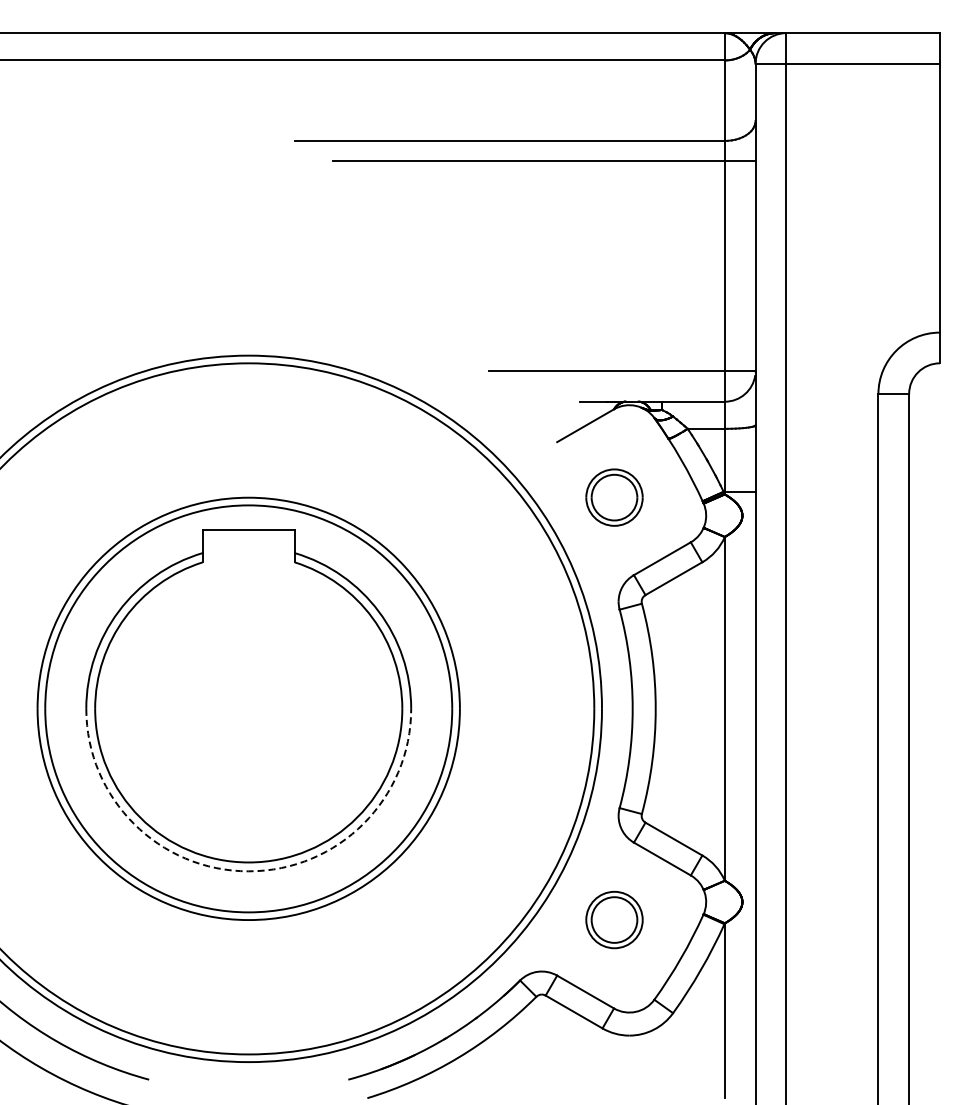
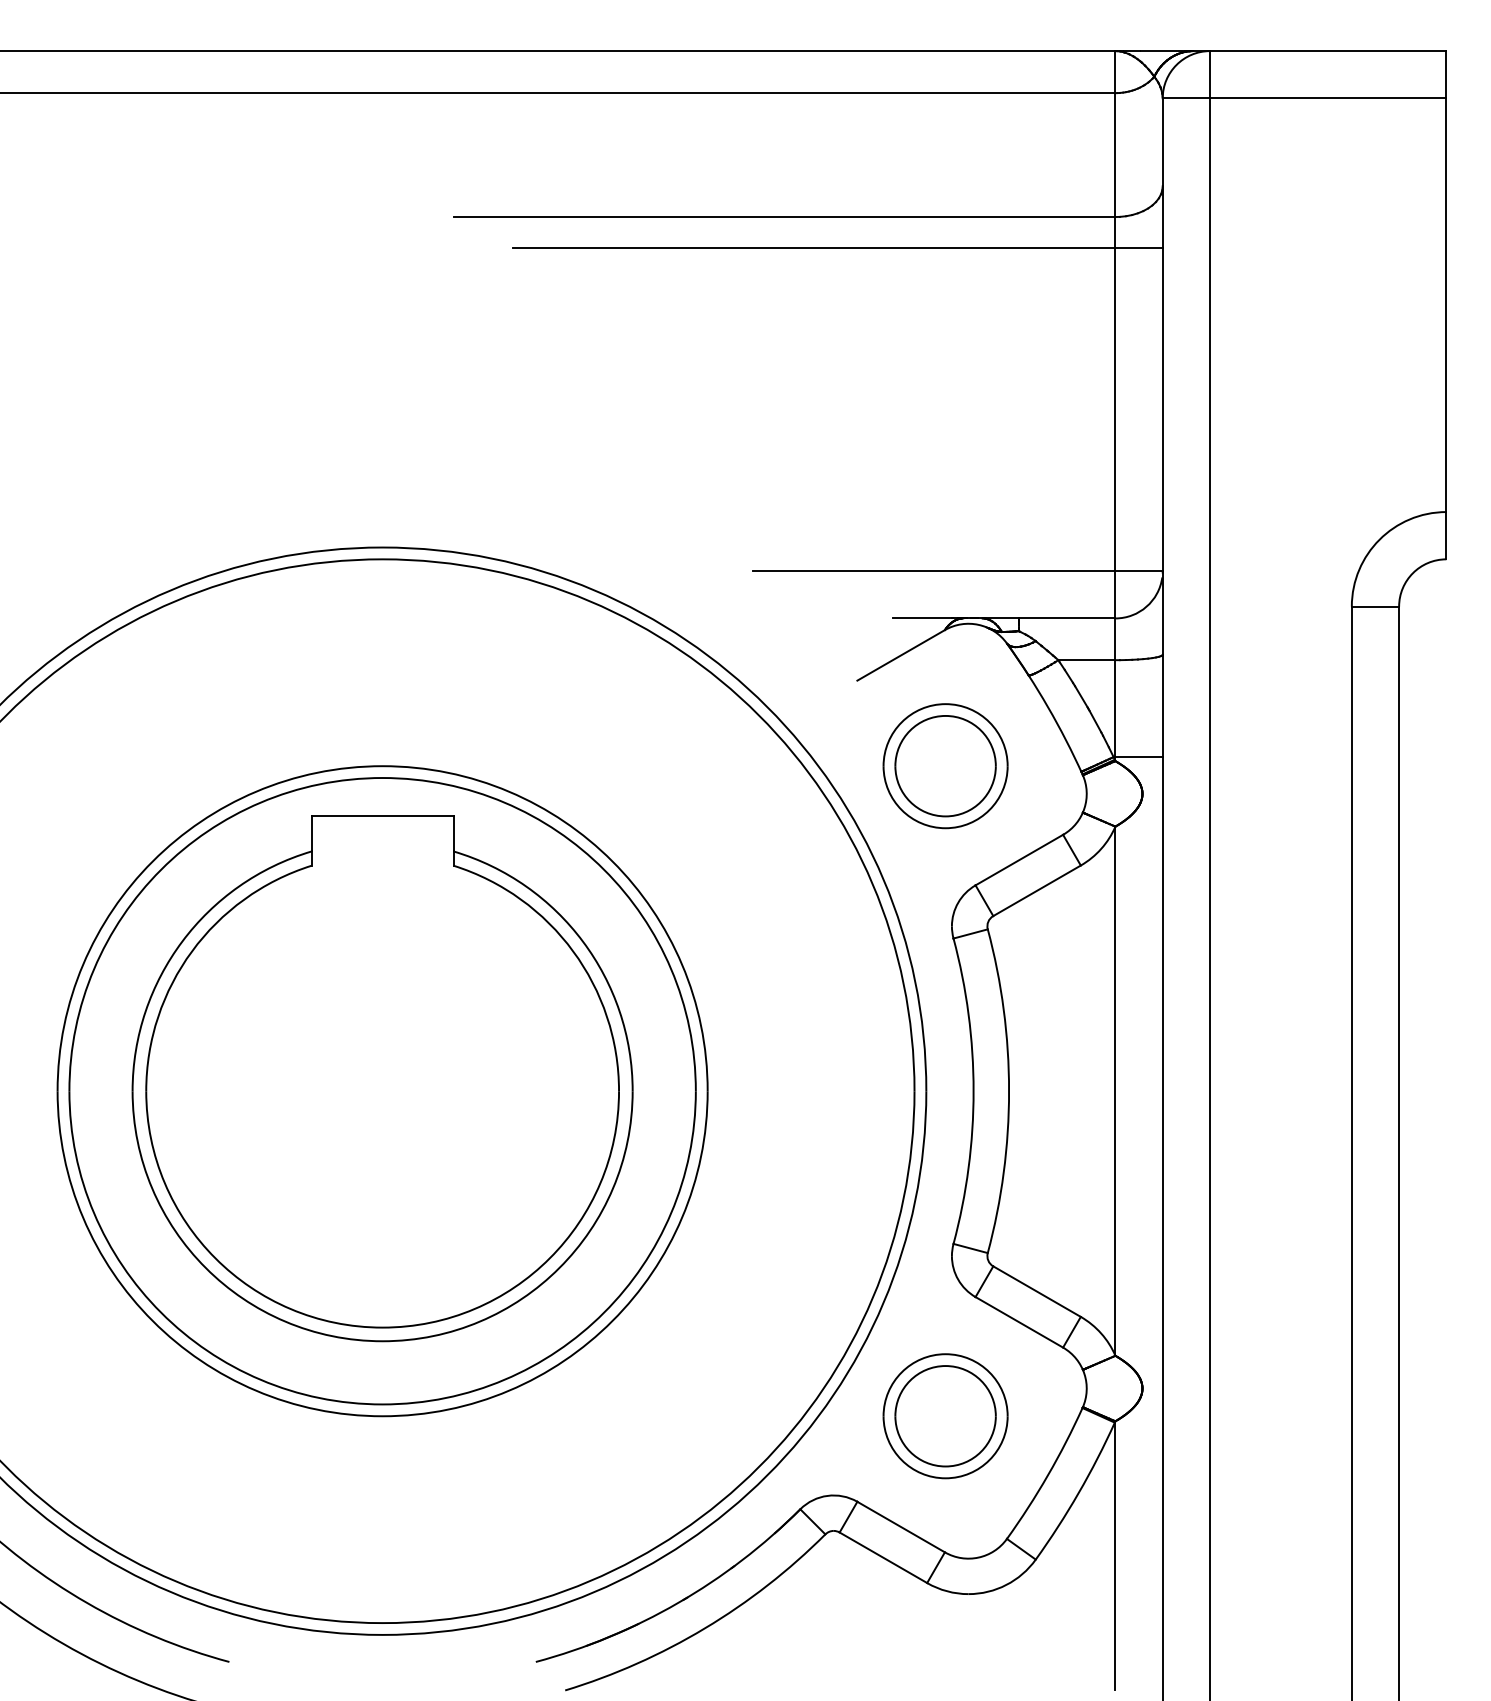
part: (614, 497) -> (945, 765), size x1.43
arc: (248, 871) -> (382, 1341), dashed -> solid
part: (614, 919) -> (945, 1415), size x1.43

